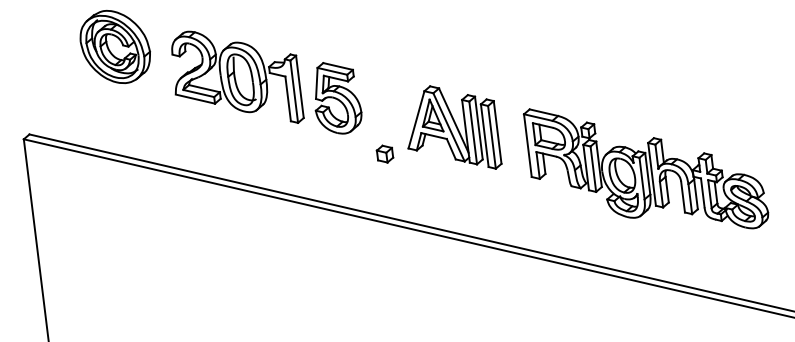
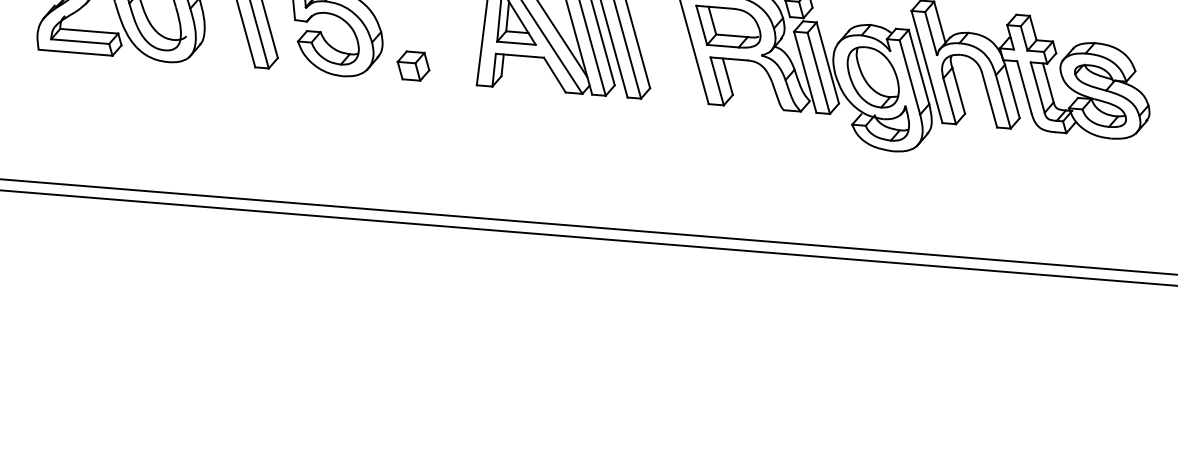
part: (384, 153) -> (412, 65), moved

